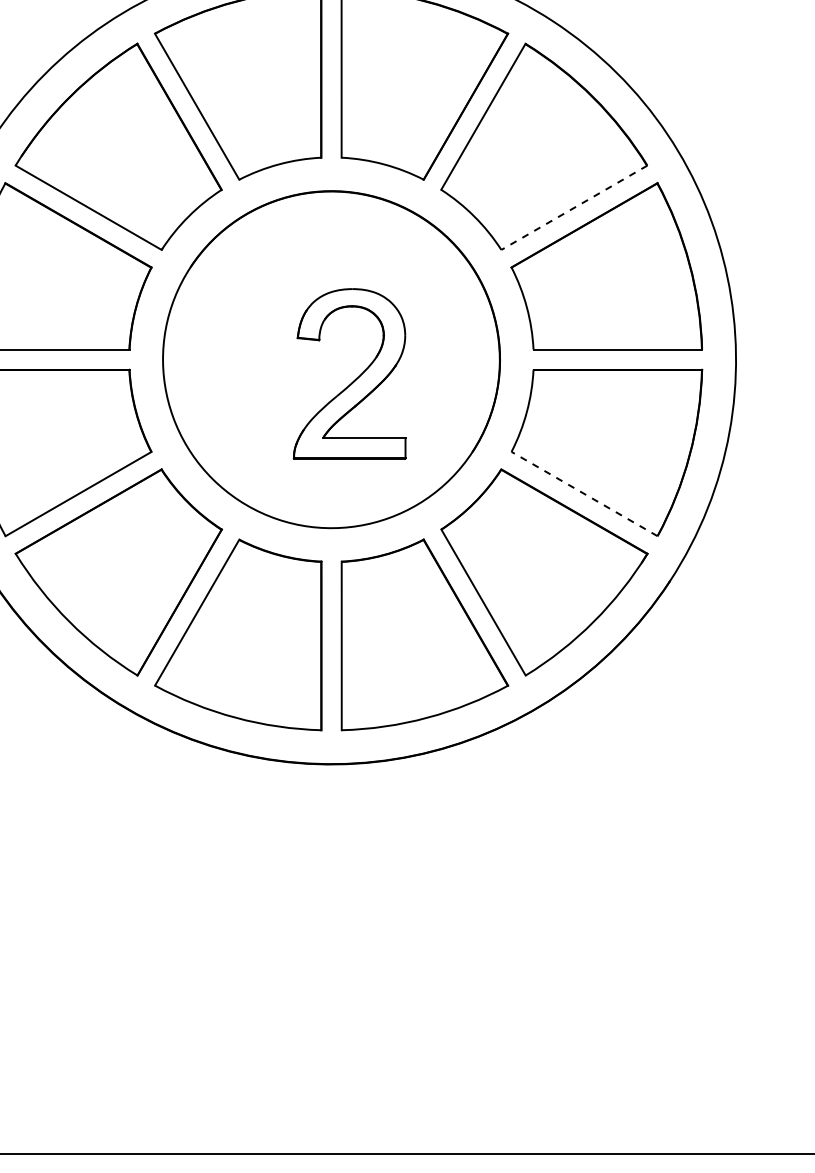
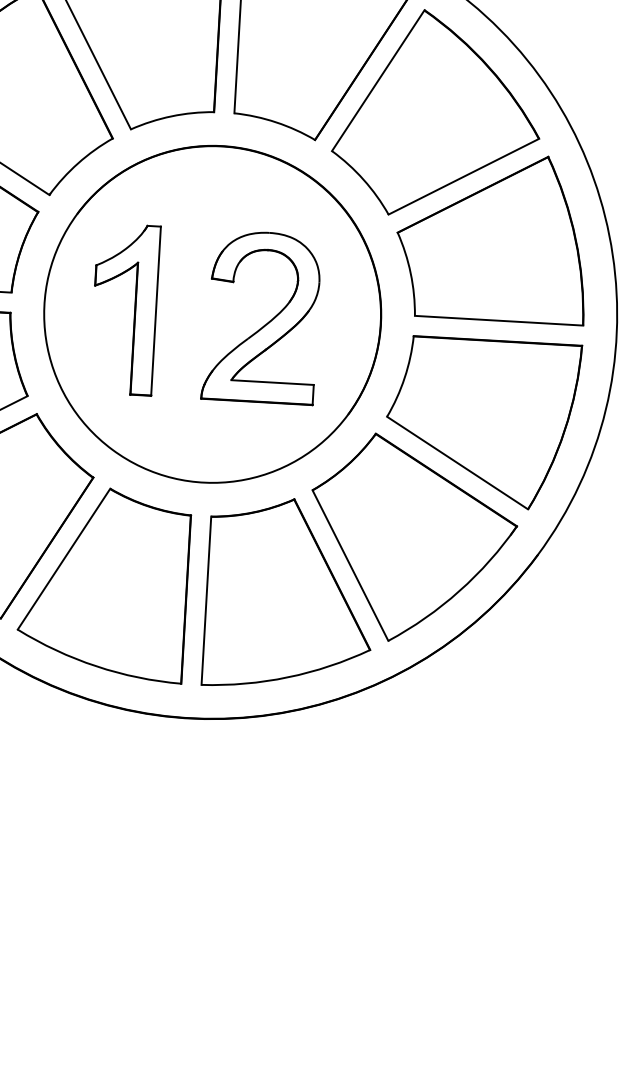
line: (573, 208) -> (462, 177), dashed -> solid
part: (253, 359) -> (134, 309), added
part: (355, 378) -> (267, 322), moved
line: (584, 493) -> (457, 462), dashed -> solid

